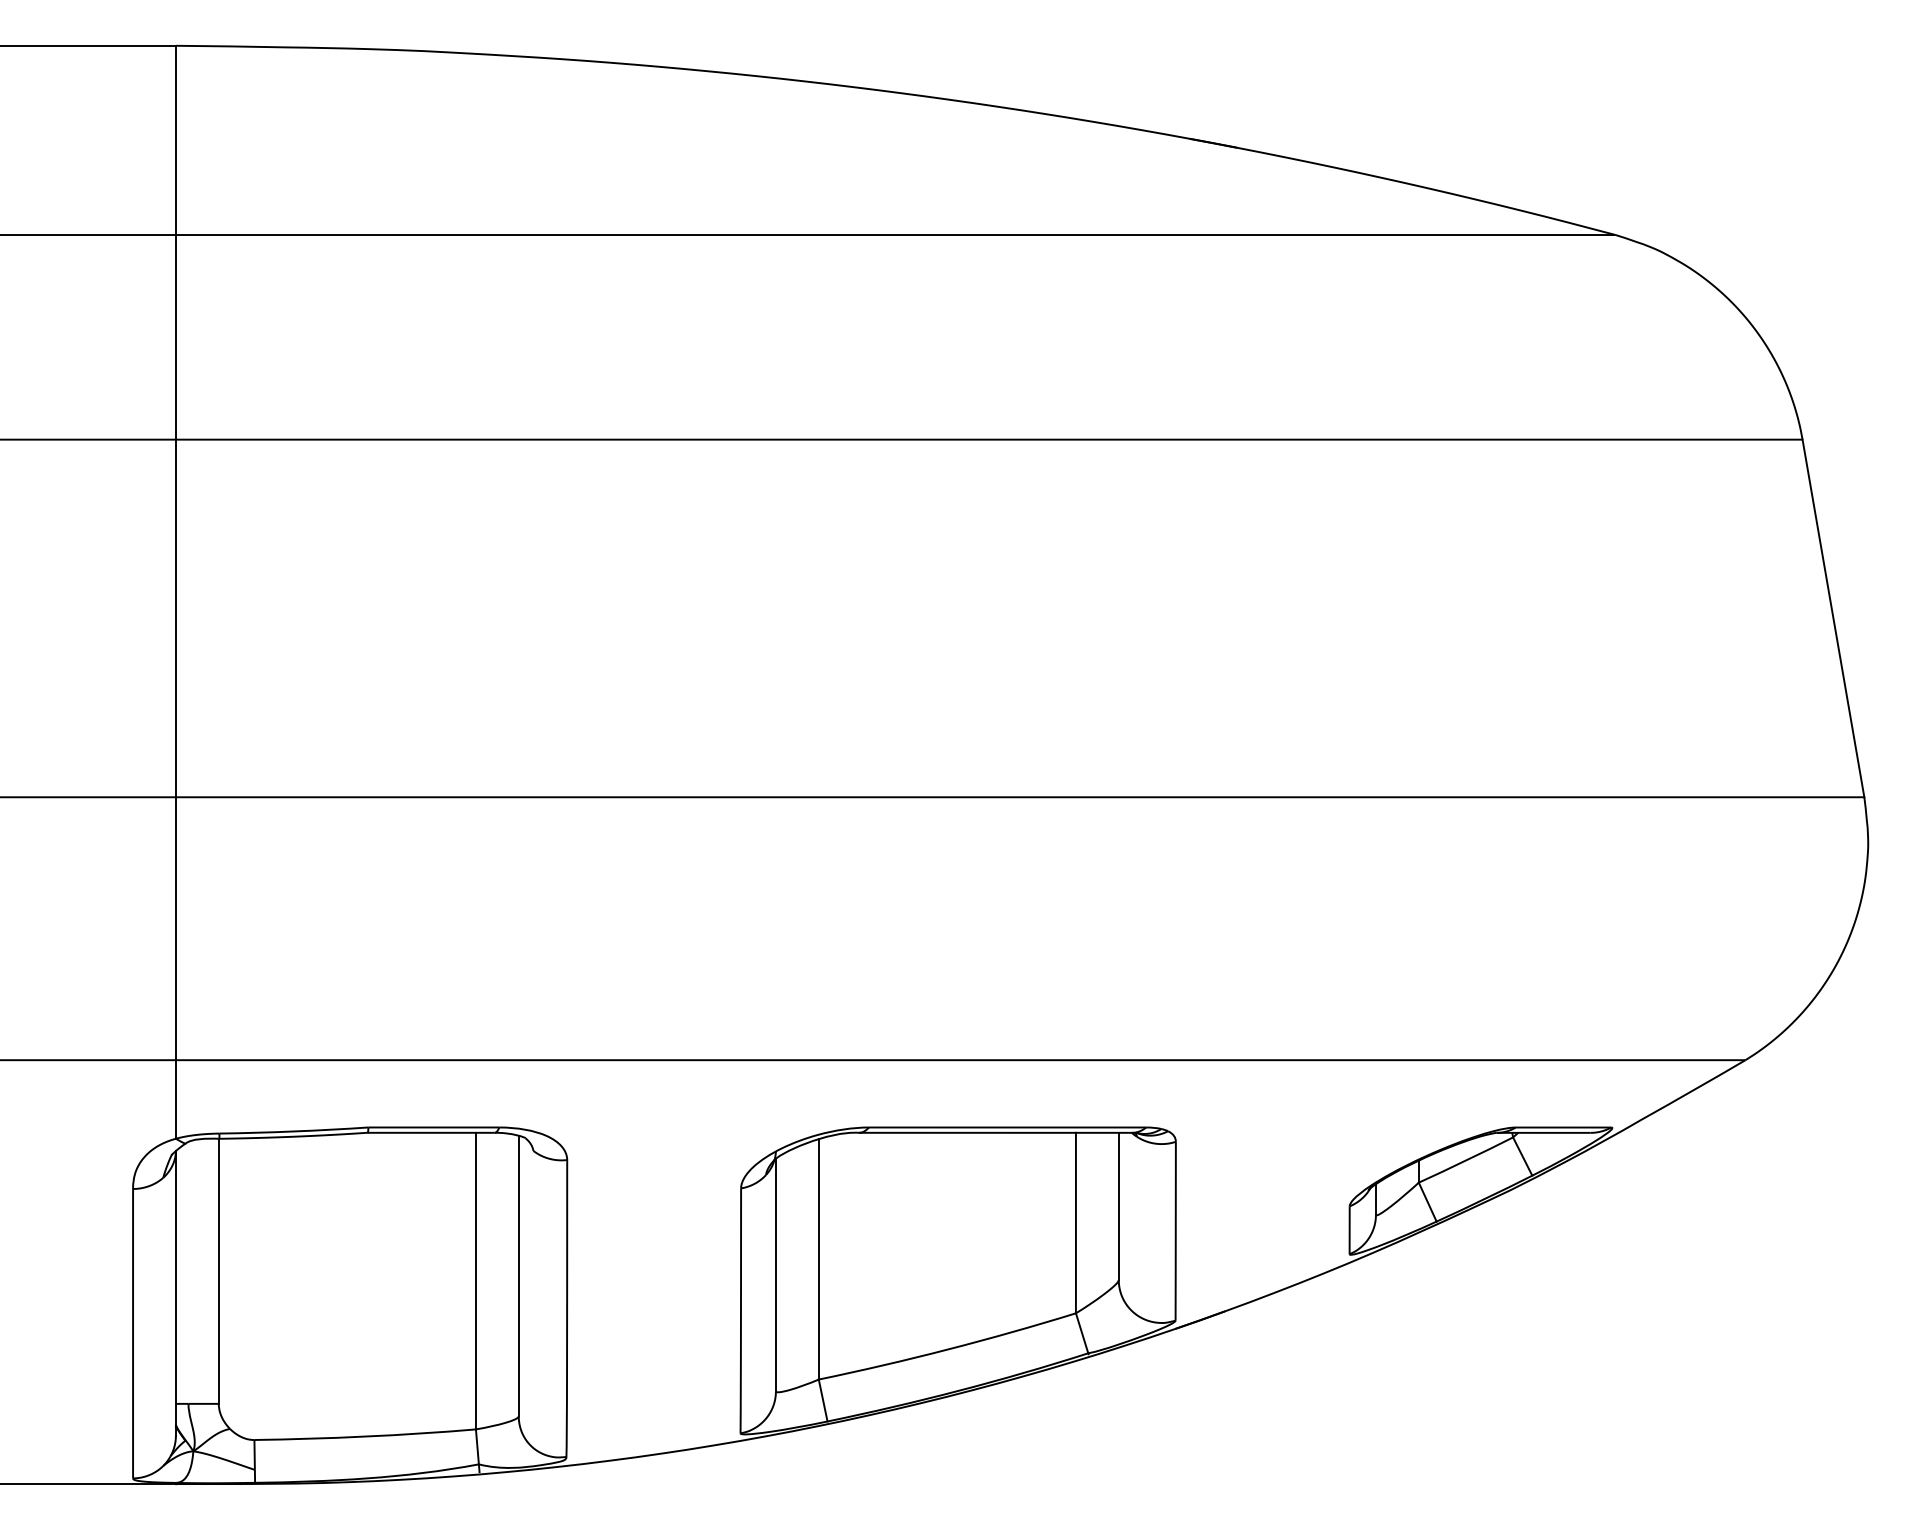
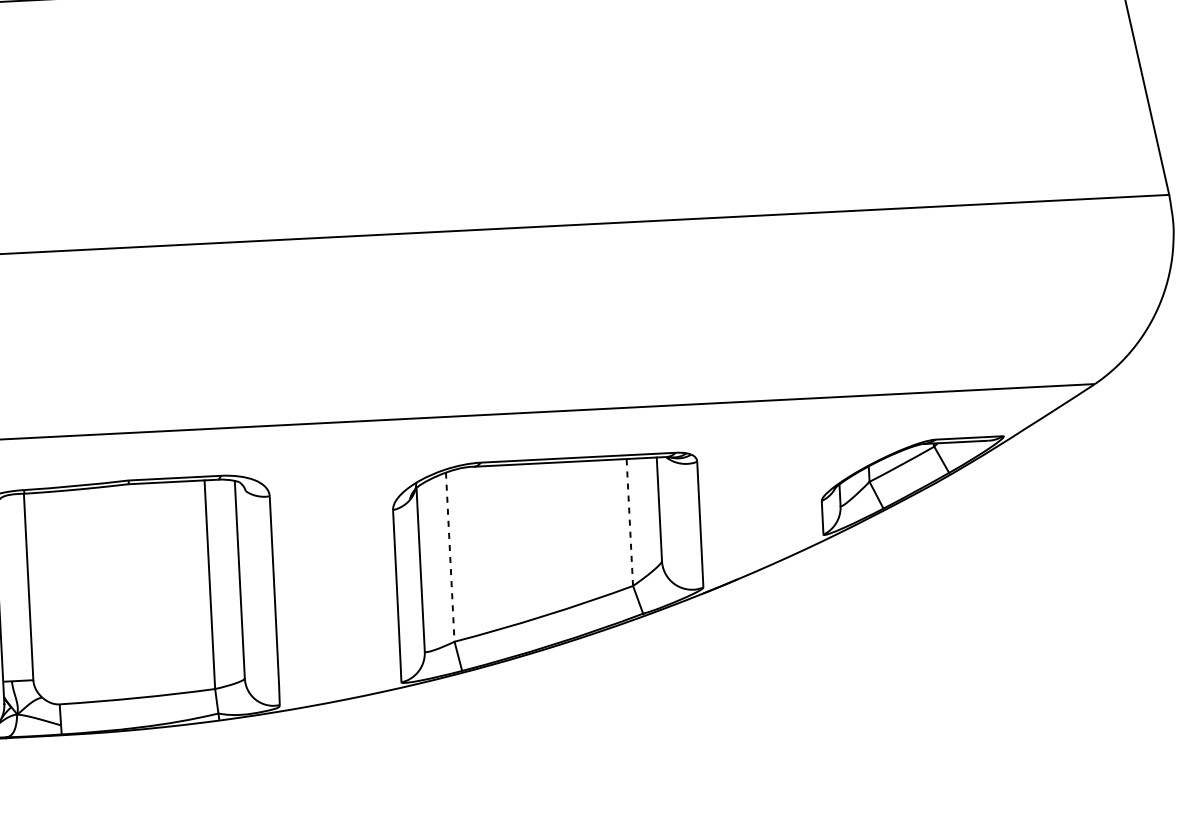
line: (1075, 1222) -> (629, 522), solid -> dashed
line: (818, 1259) -> (450, 557), solid -> dashed

